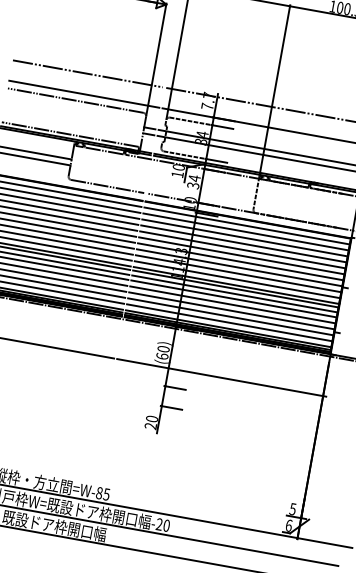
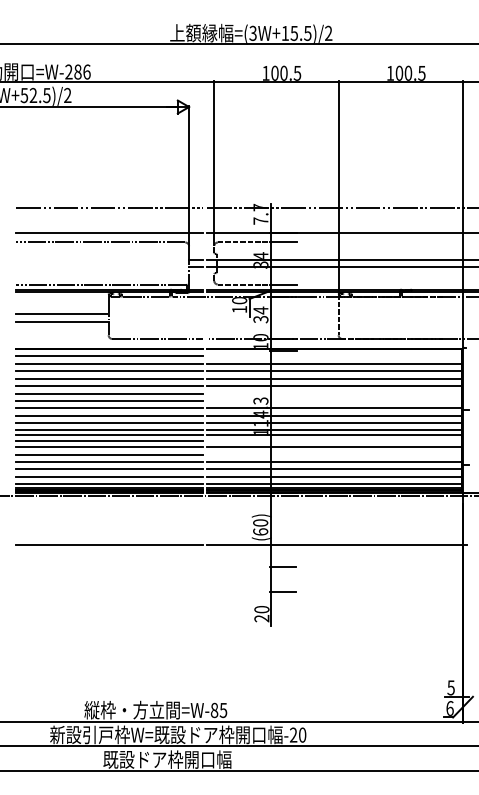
line: (247, 226) -> (334, 356), removed
line: (241, 255) -> (334, 393), removed
line: (240, 261) -> (334, 400), removed
line: (234, 293) -> (334, 440), removed
line: (232, 304) -> (334, 454), removed

